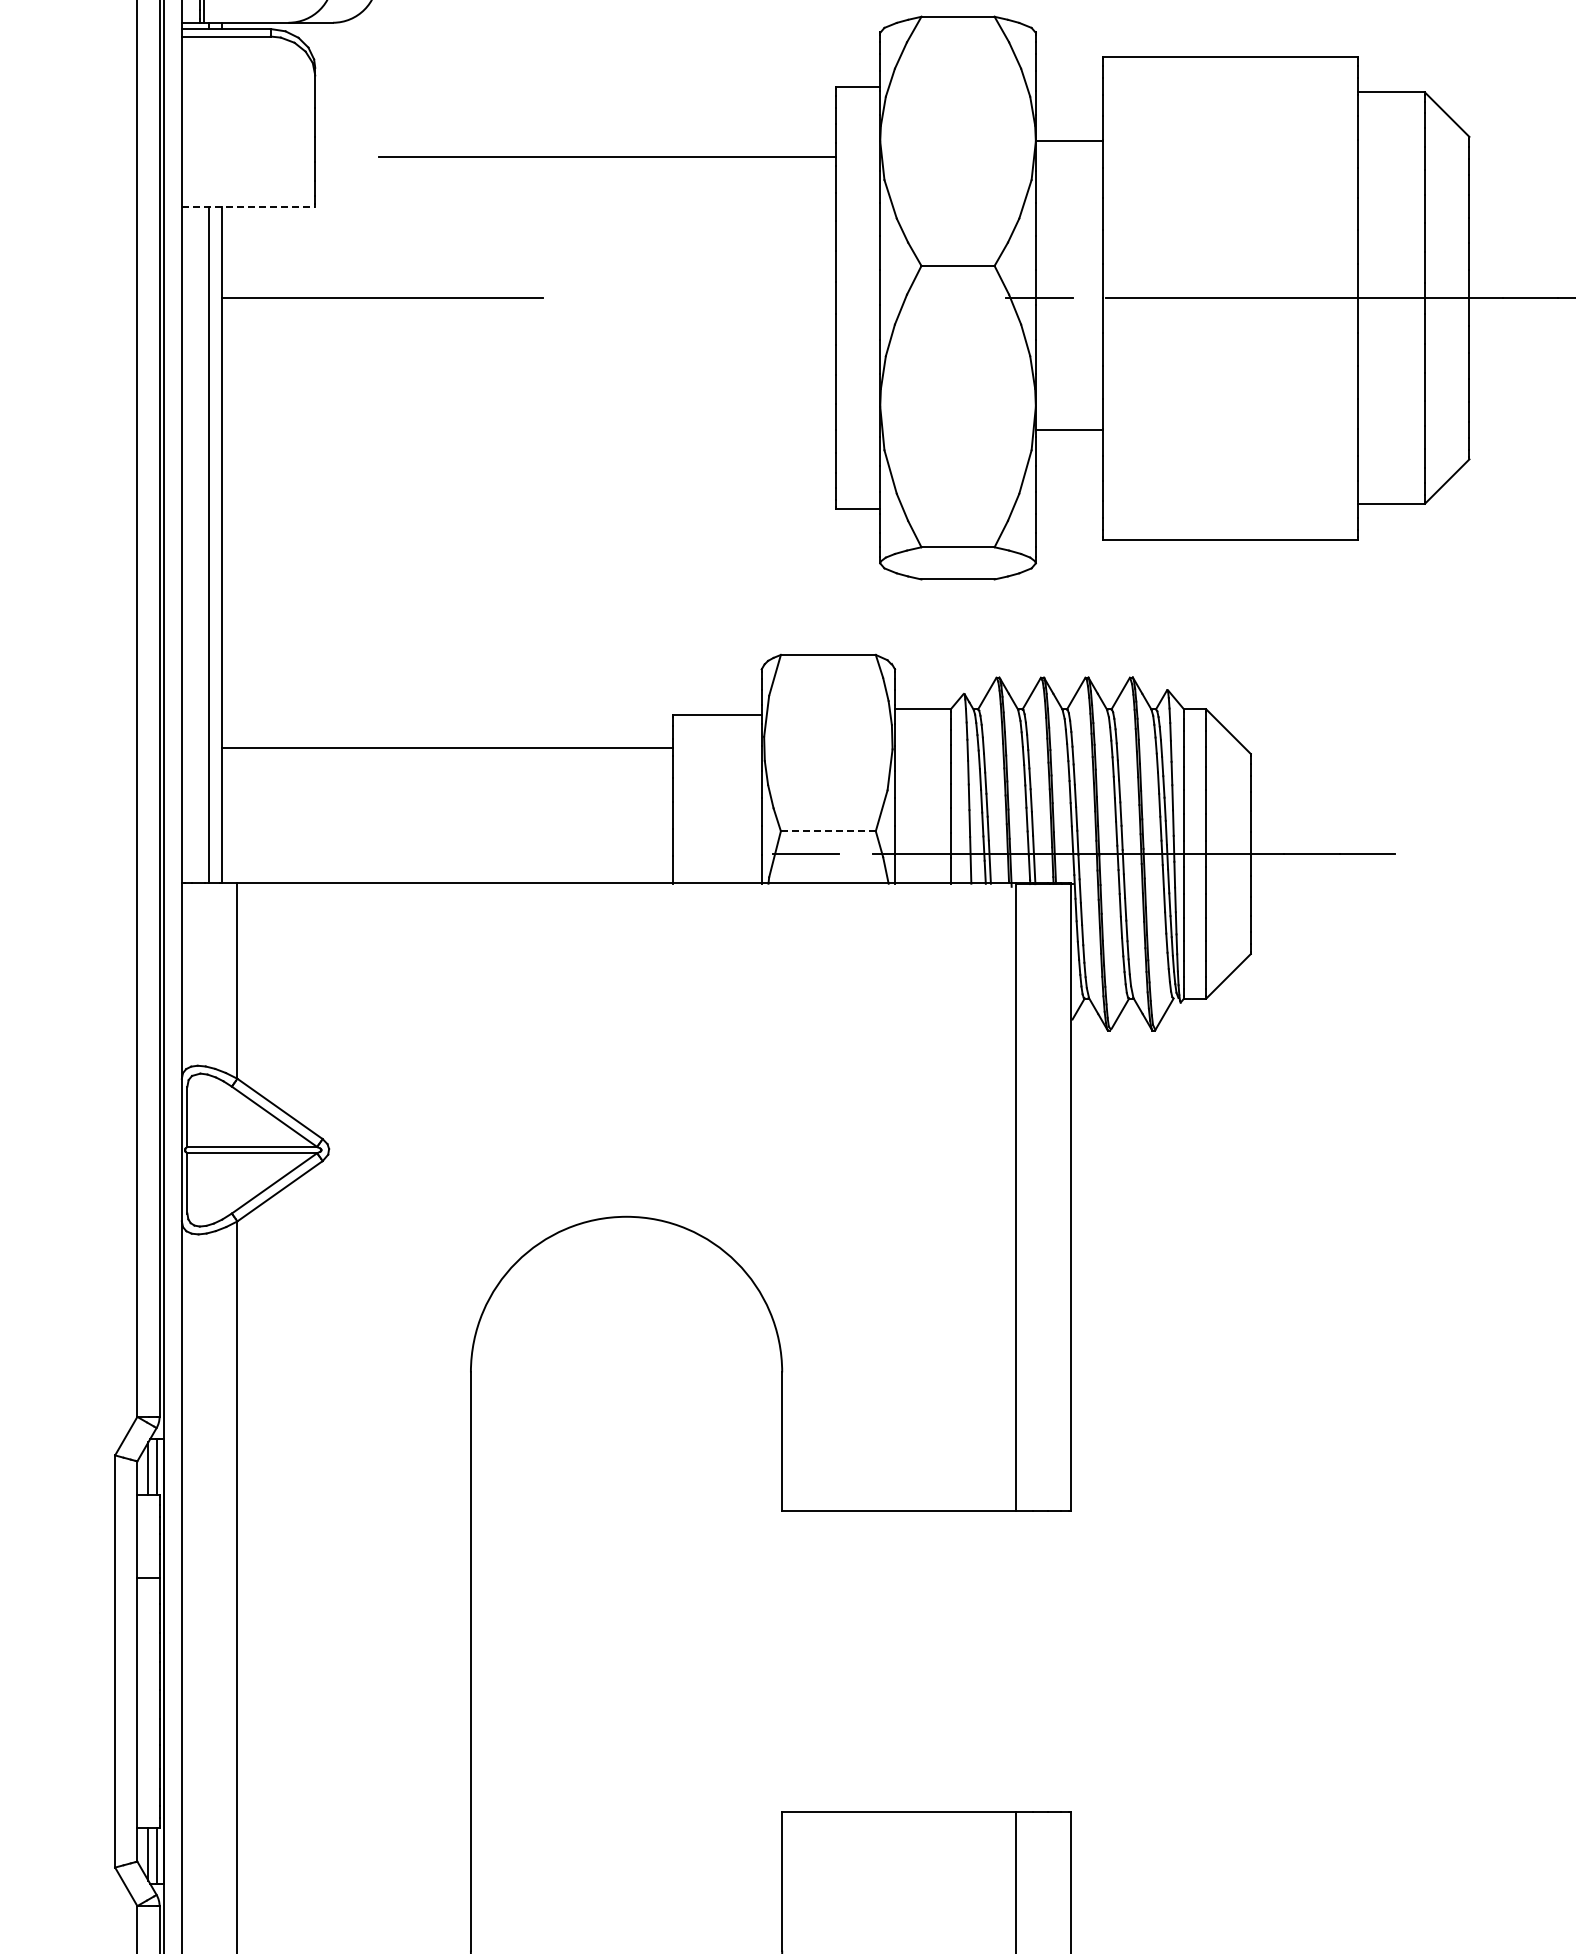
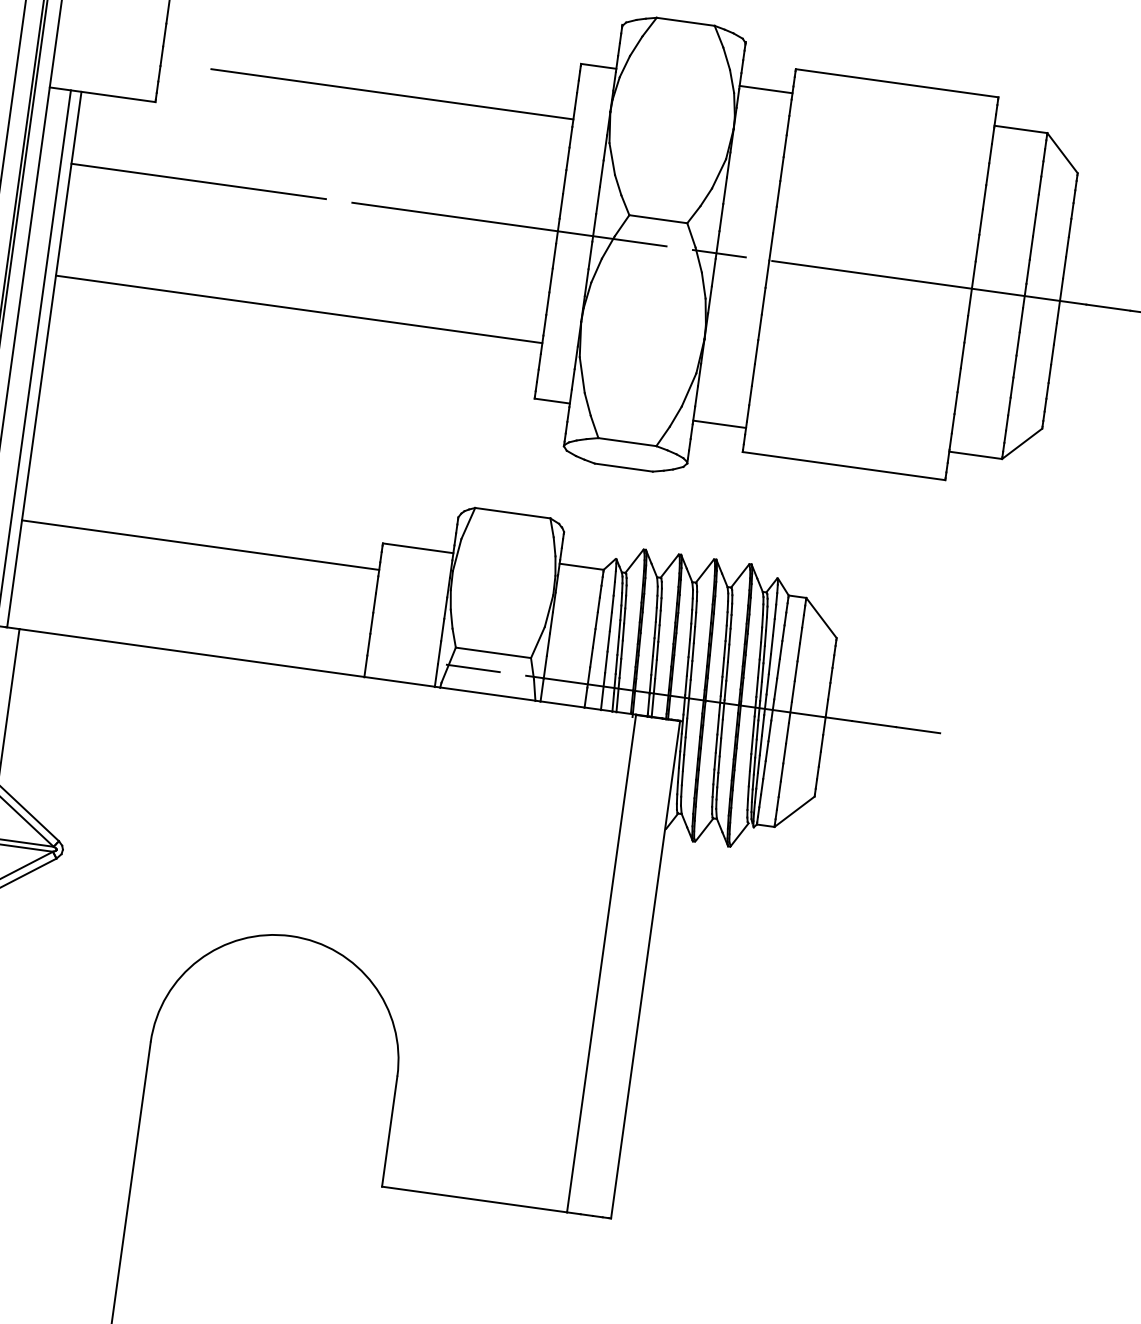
line: (1068, 140) -> (765, 89), moved
line: (248, 207) -> (102, 94), dashed -> solid
line: (774, 298) -> (509, 224), added
line: (1068, 430) -> (719, 424), moved
line: (528, 439) -> (298, 309), added
line: (827, 831) -> (492, 652), dashed -> solid

